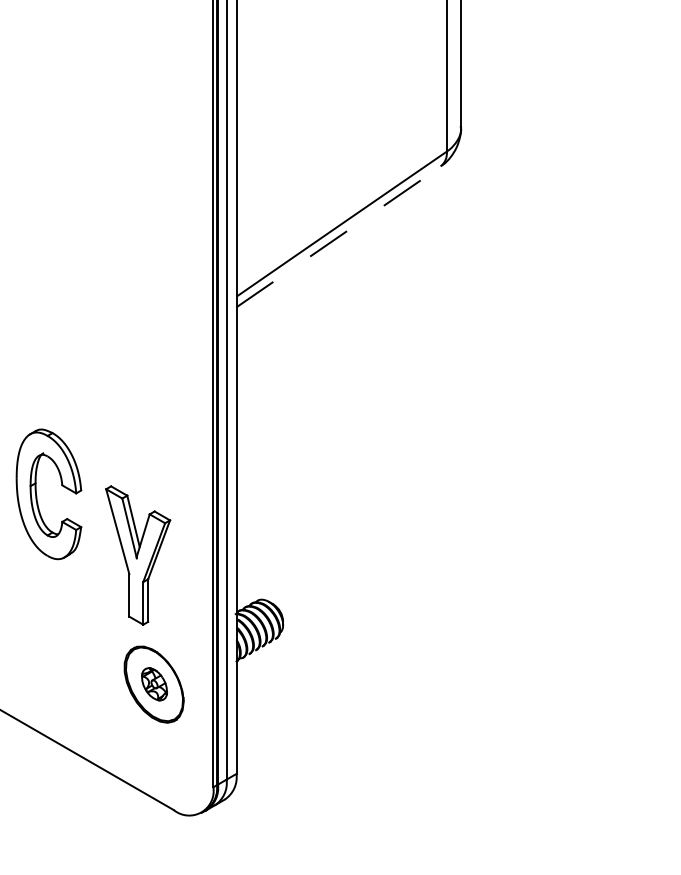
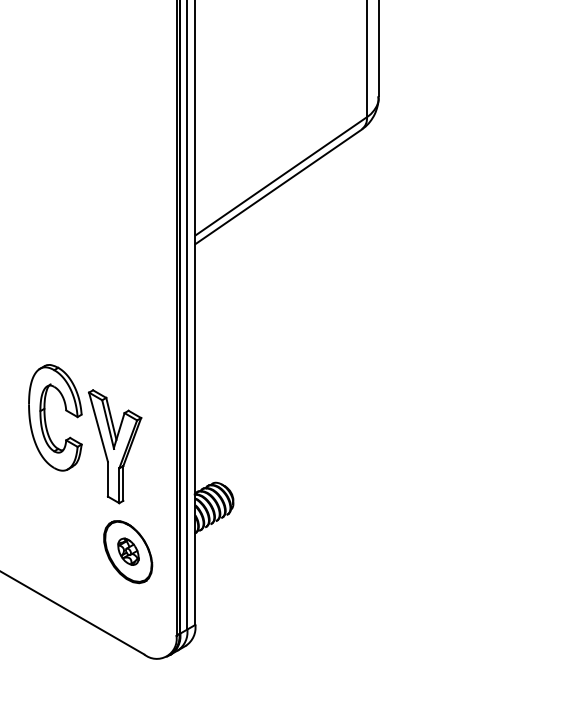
line: (339, 236) -> (279, 186), dashed -> solid
part: (38, 498) -> (46, 421), moved

